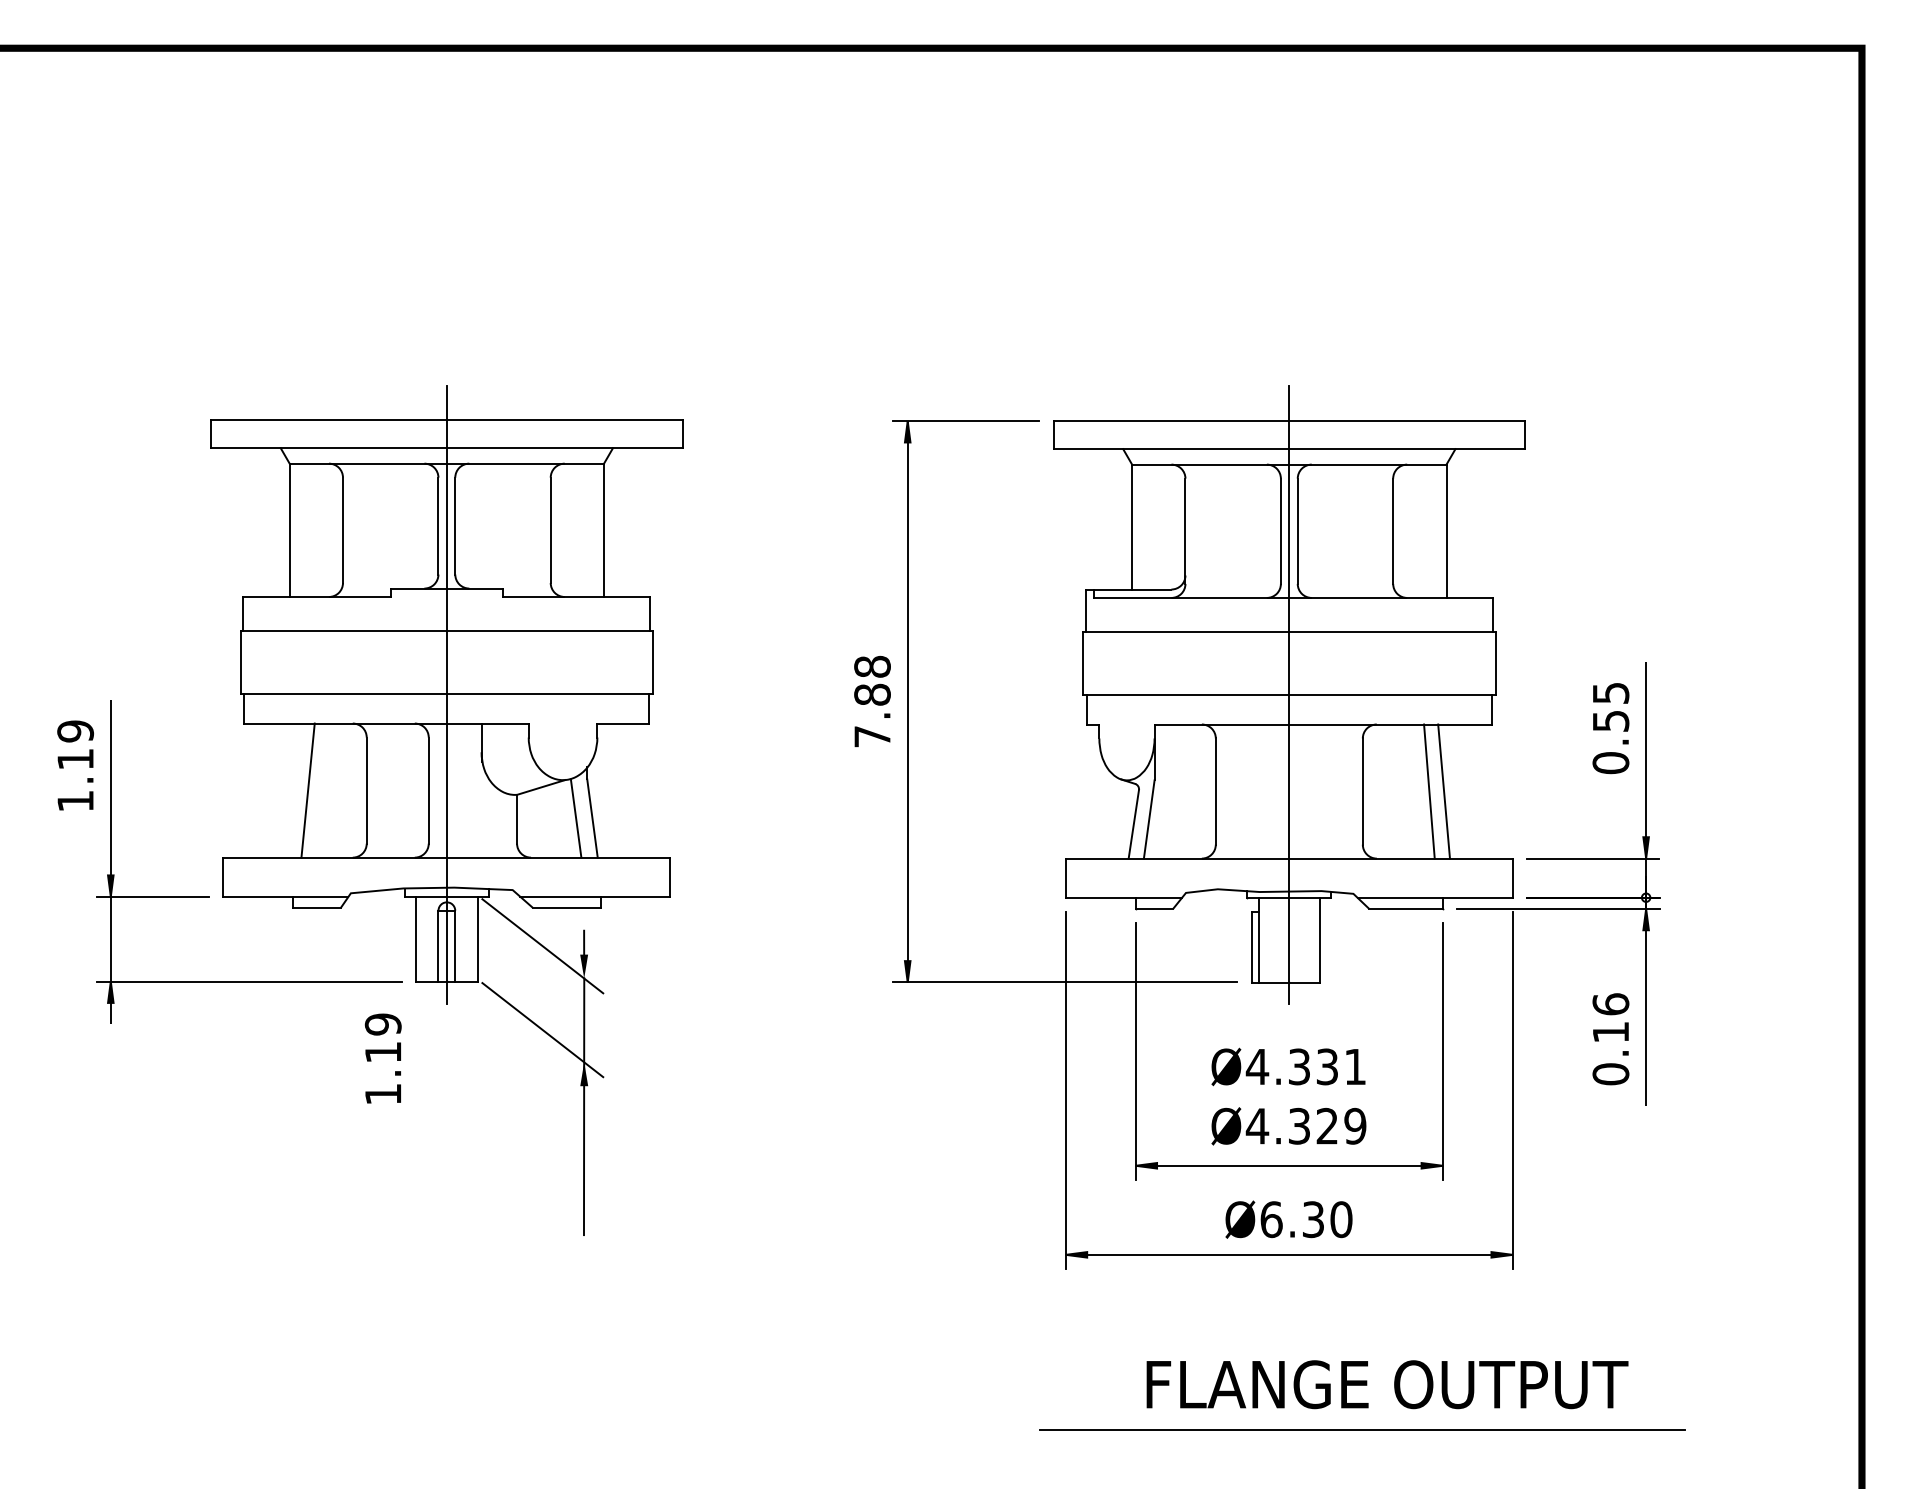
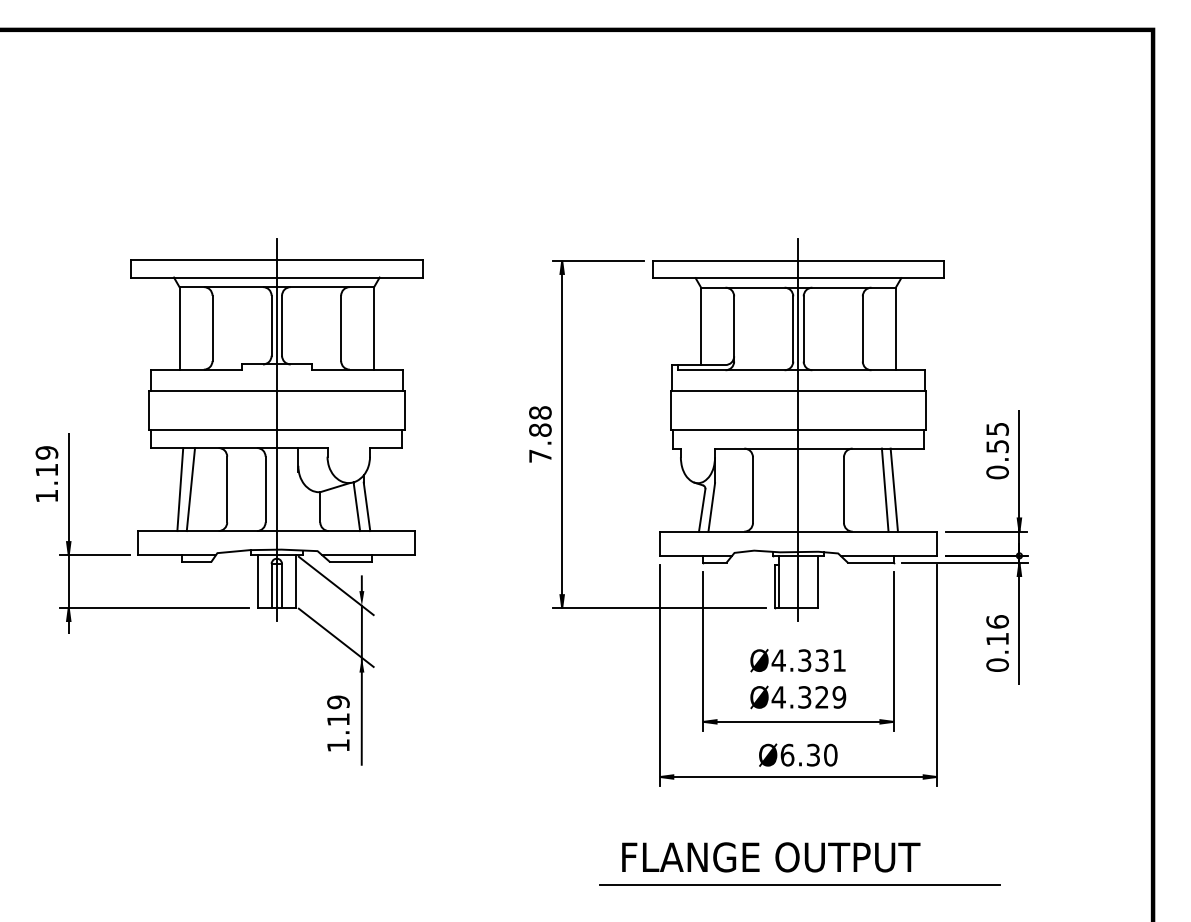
line: (291, 790) -> (180, 489), added
text: (383, 1058) -> (338, 723), moved
text: (1387, 1384) -> (771, 857), moved
line: (1362, 1428) -> (799, 884), moved

